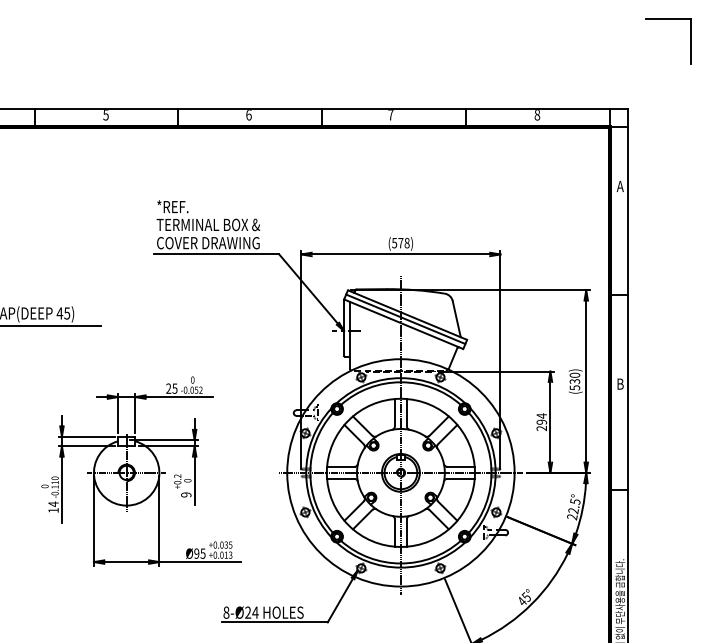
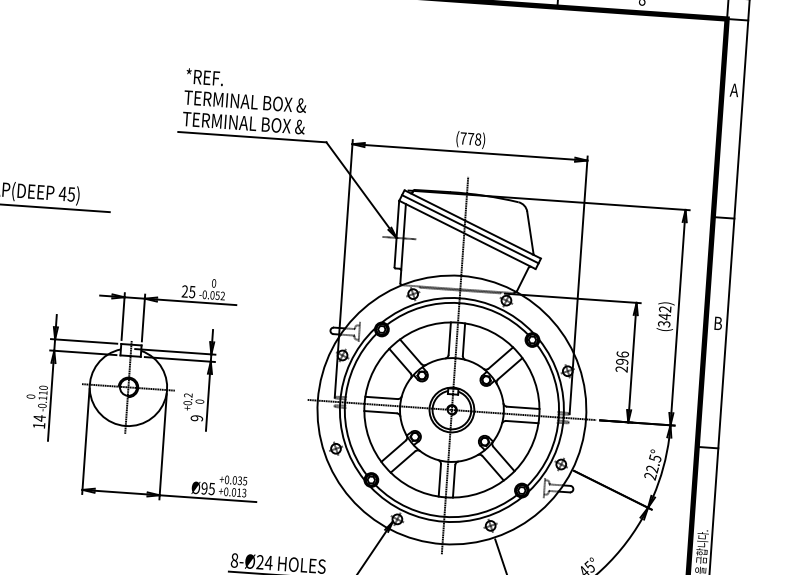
text: (208, 243) -> (243, 123), COVER DRAWING -> TERMINAL BOX &
text: (394, 243) -> (463, 138), (578) -> (778)
text: (574, 381) -> (664, 316), (530) -> (342)
text: (541, 415) -> (622, 353), 294 -> 296

